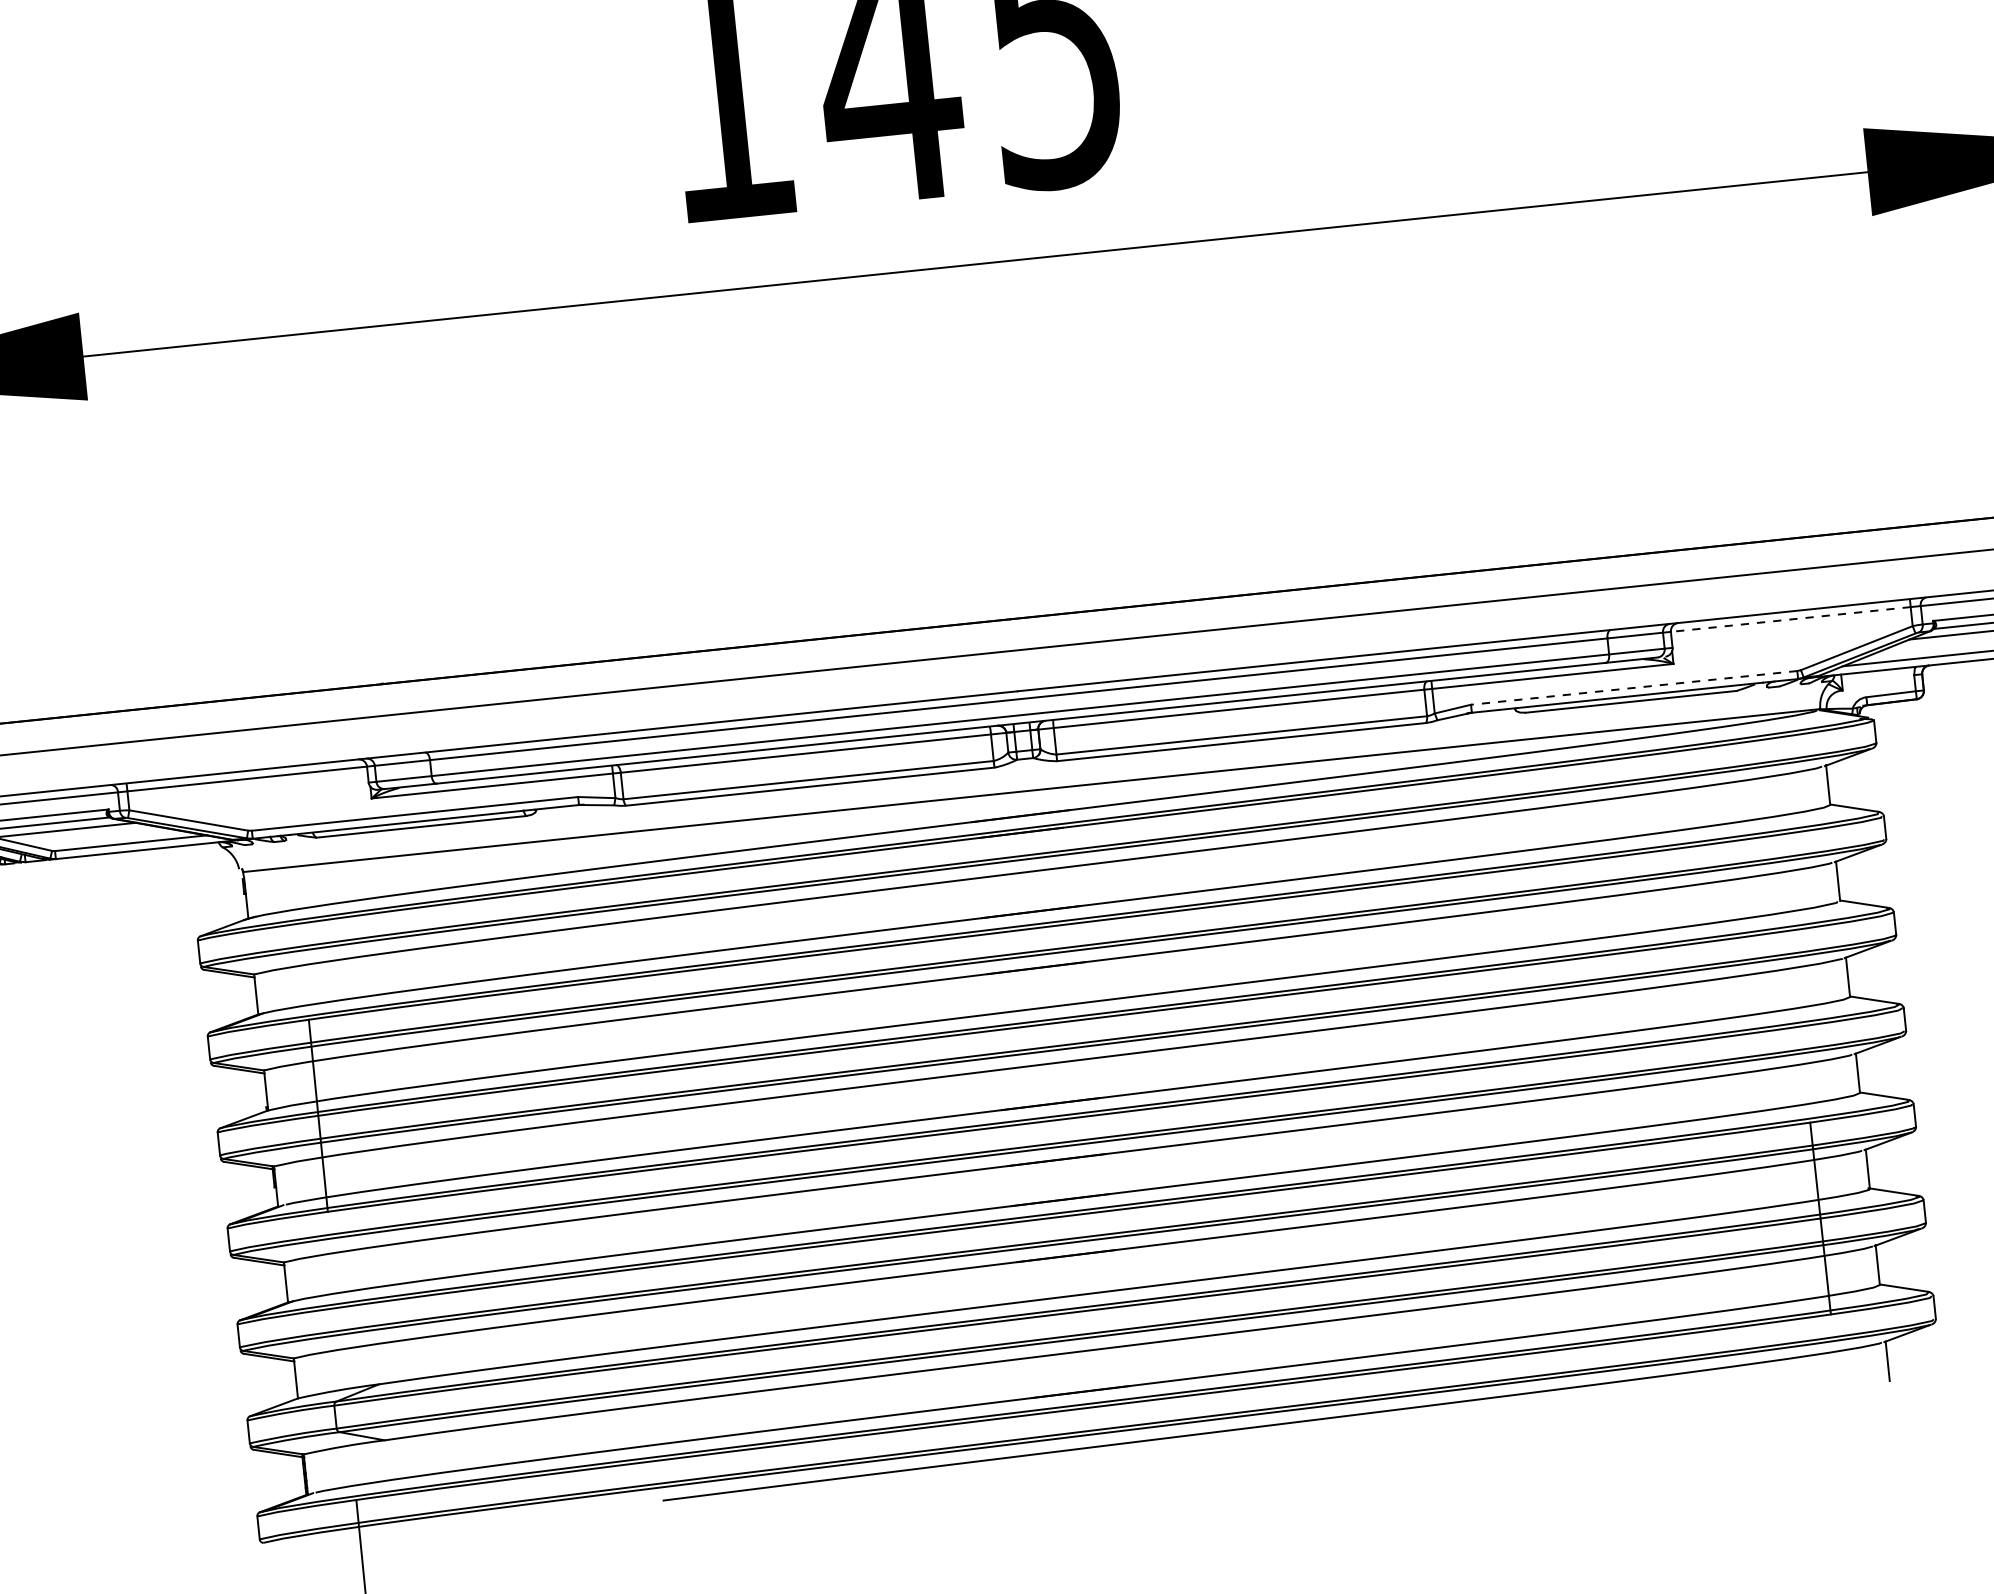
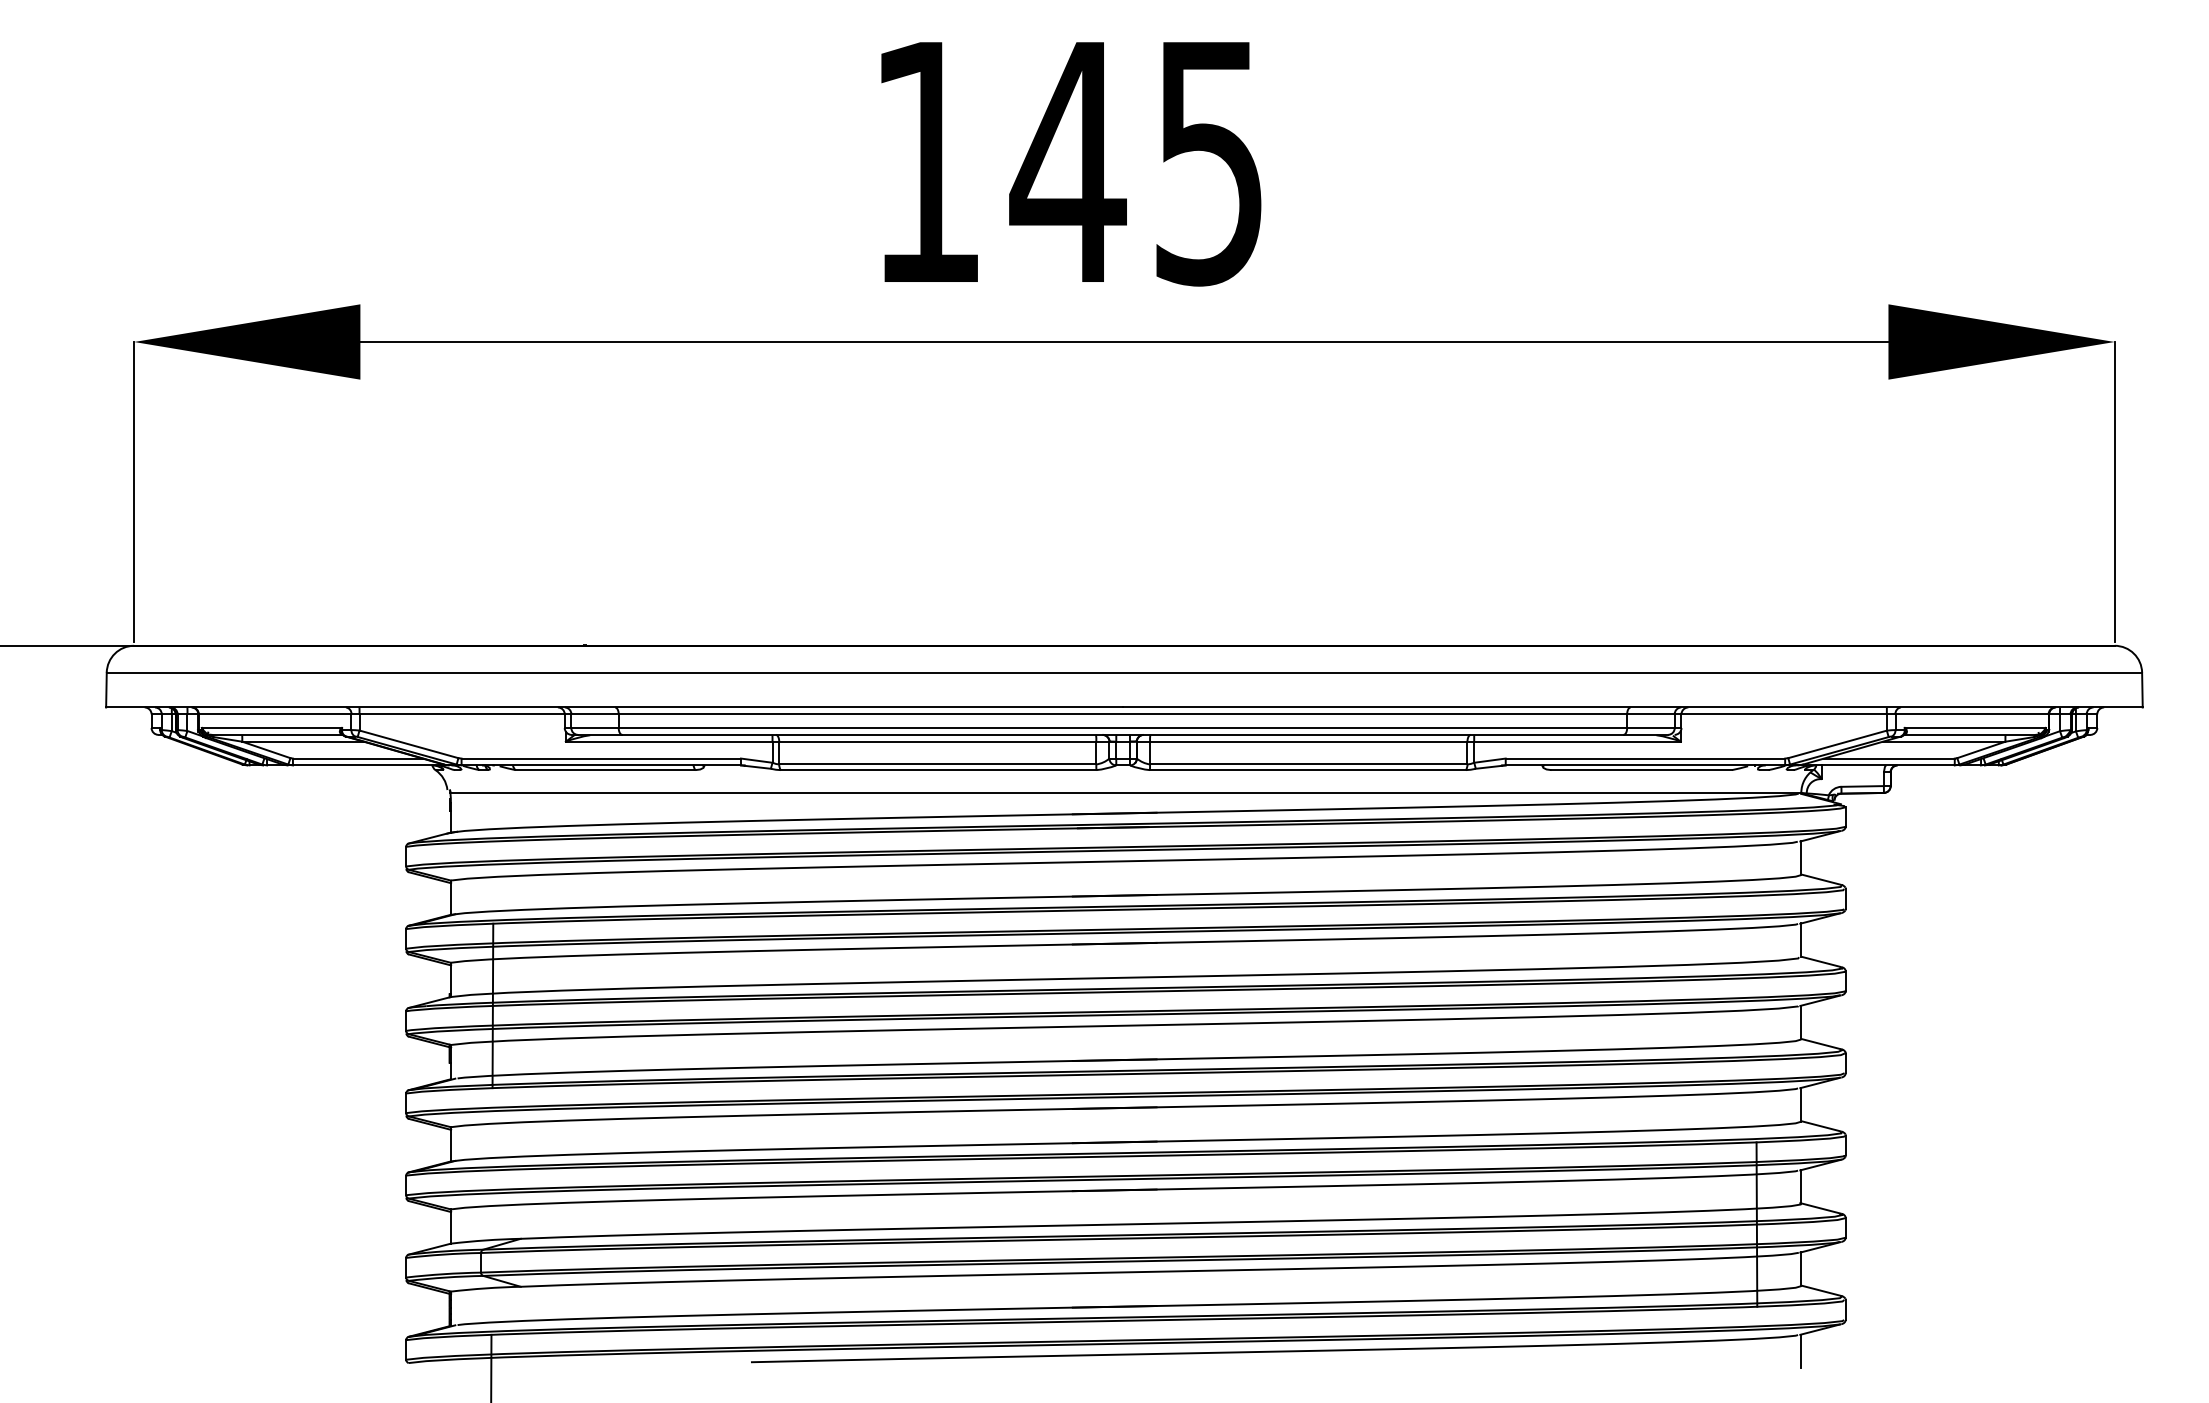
line: (1791, 619) -> (1784, 714), dashed -> solid
line: (1634, 687) -> (1645, 758), dashed -> solid

